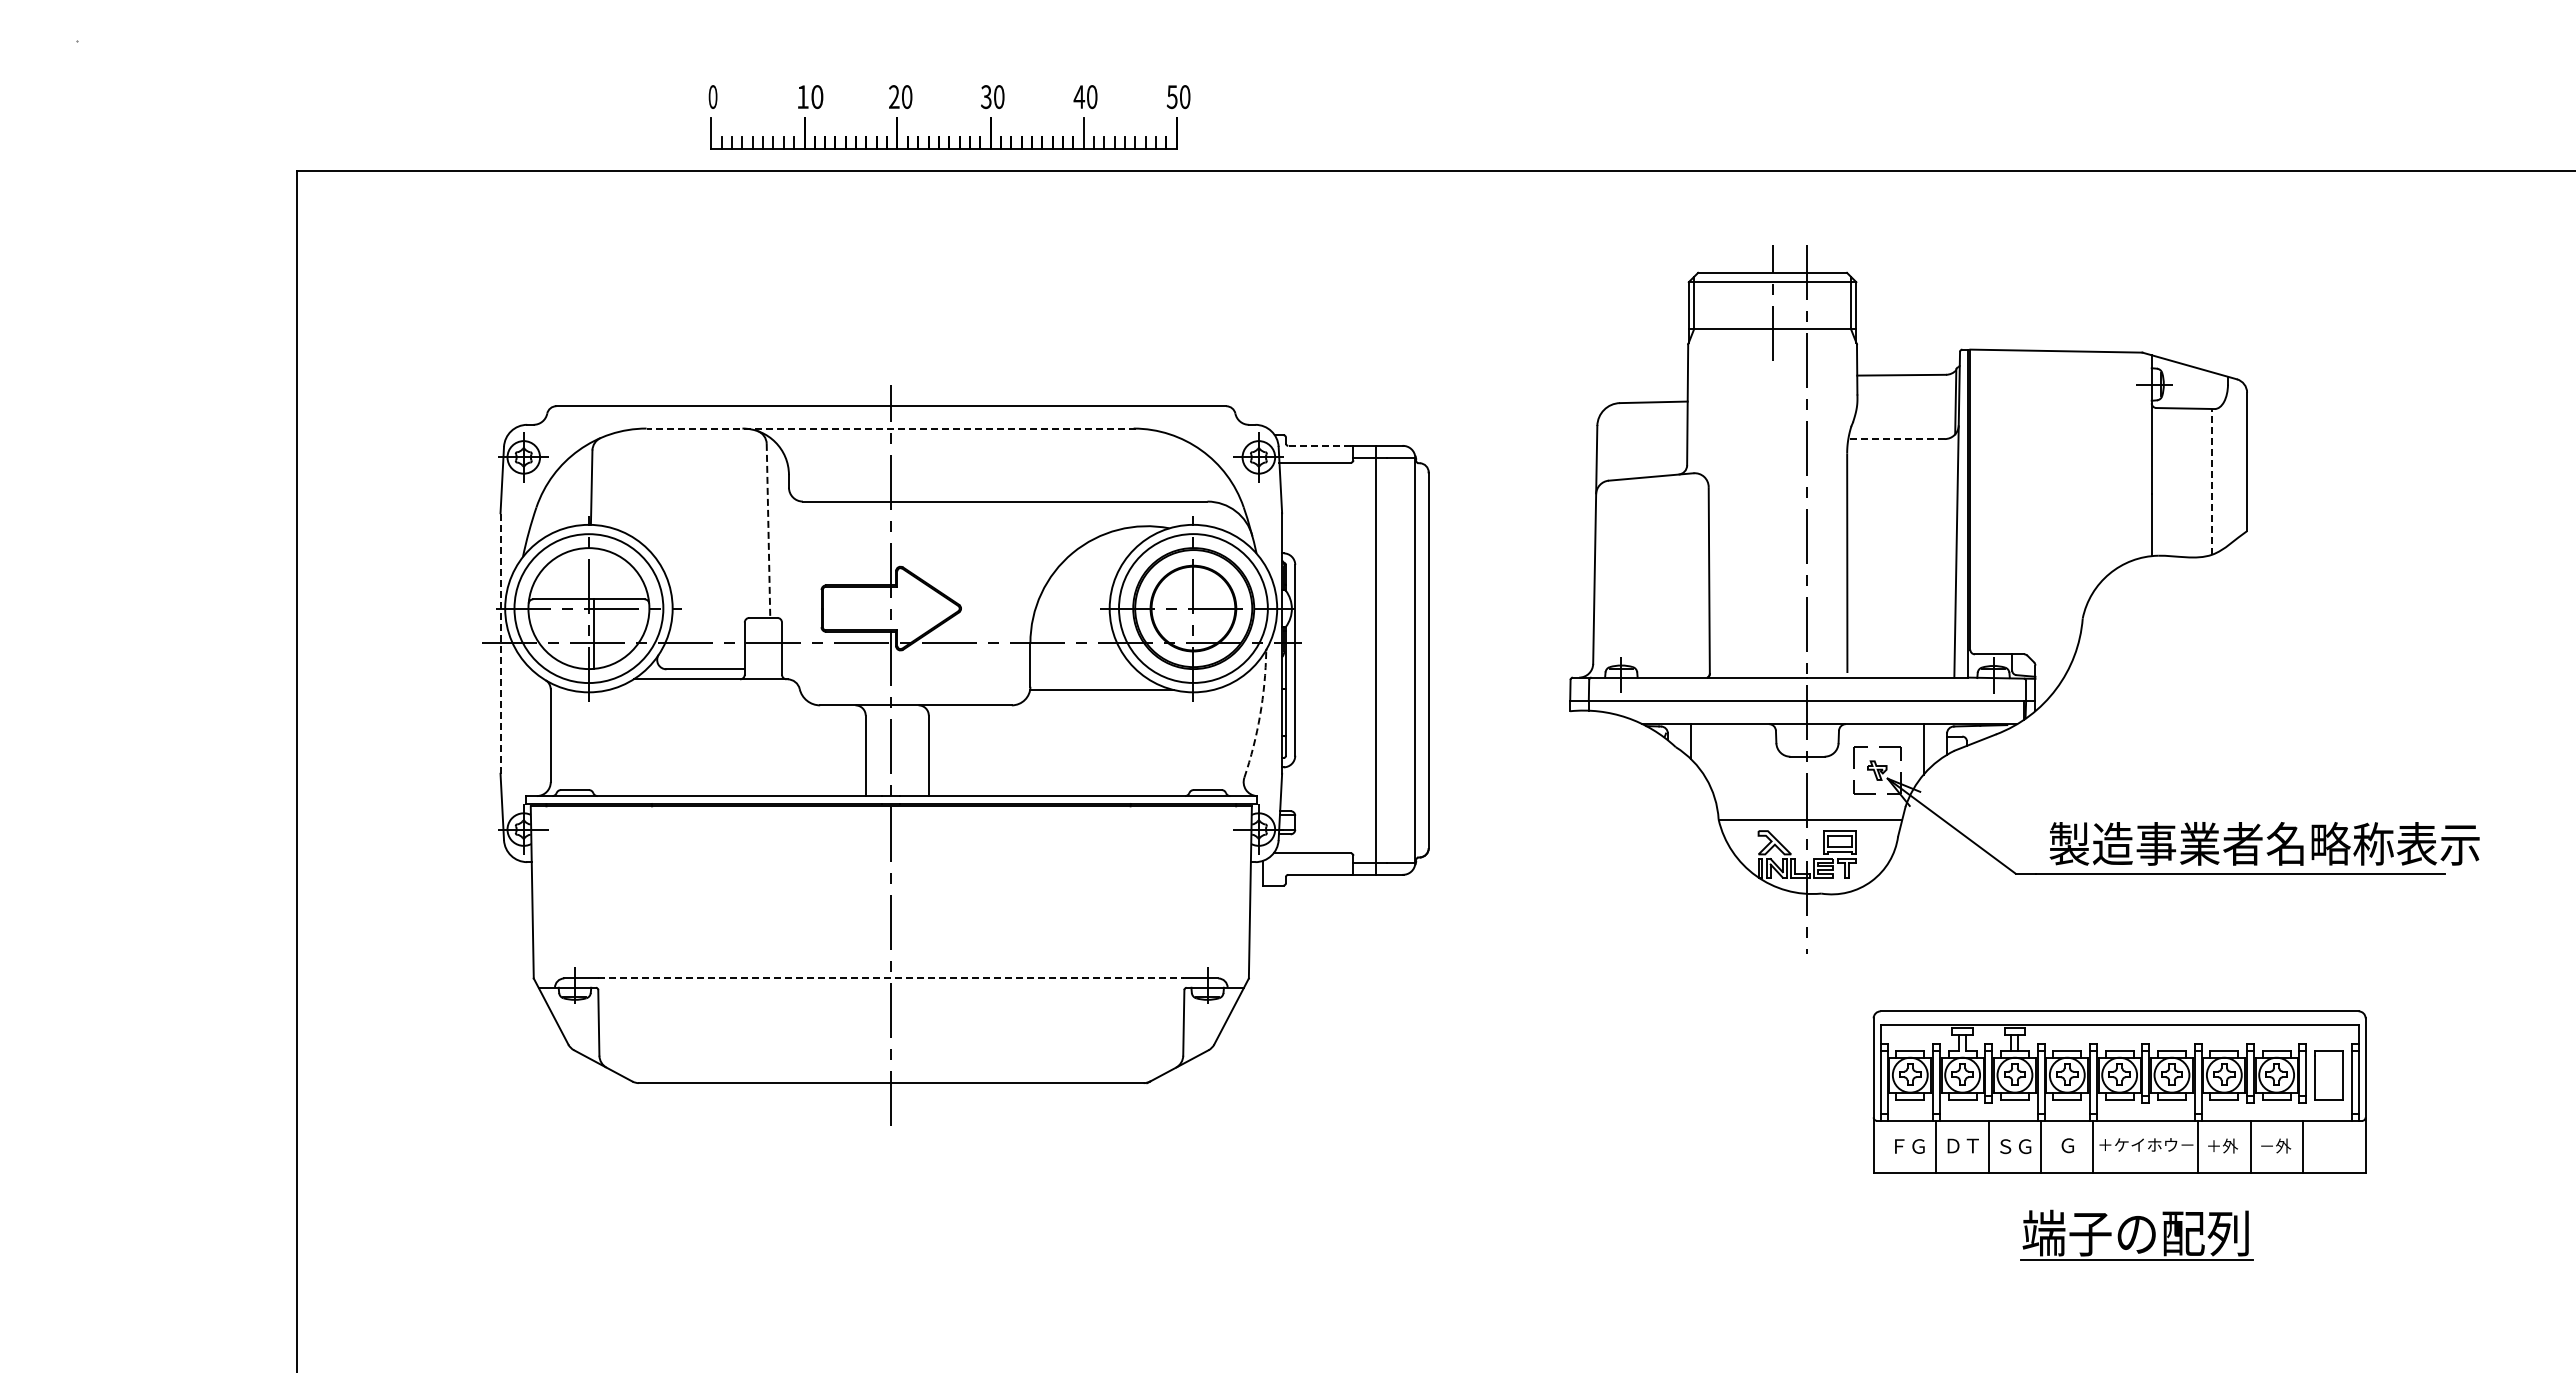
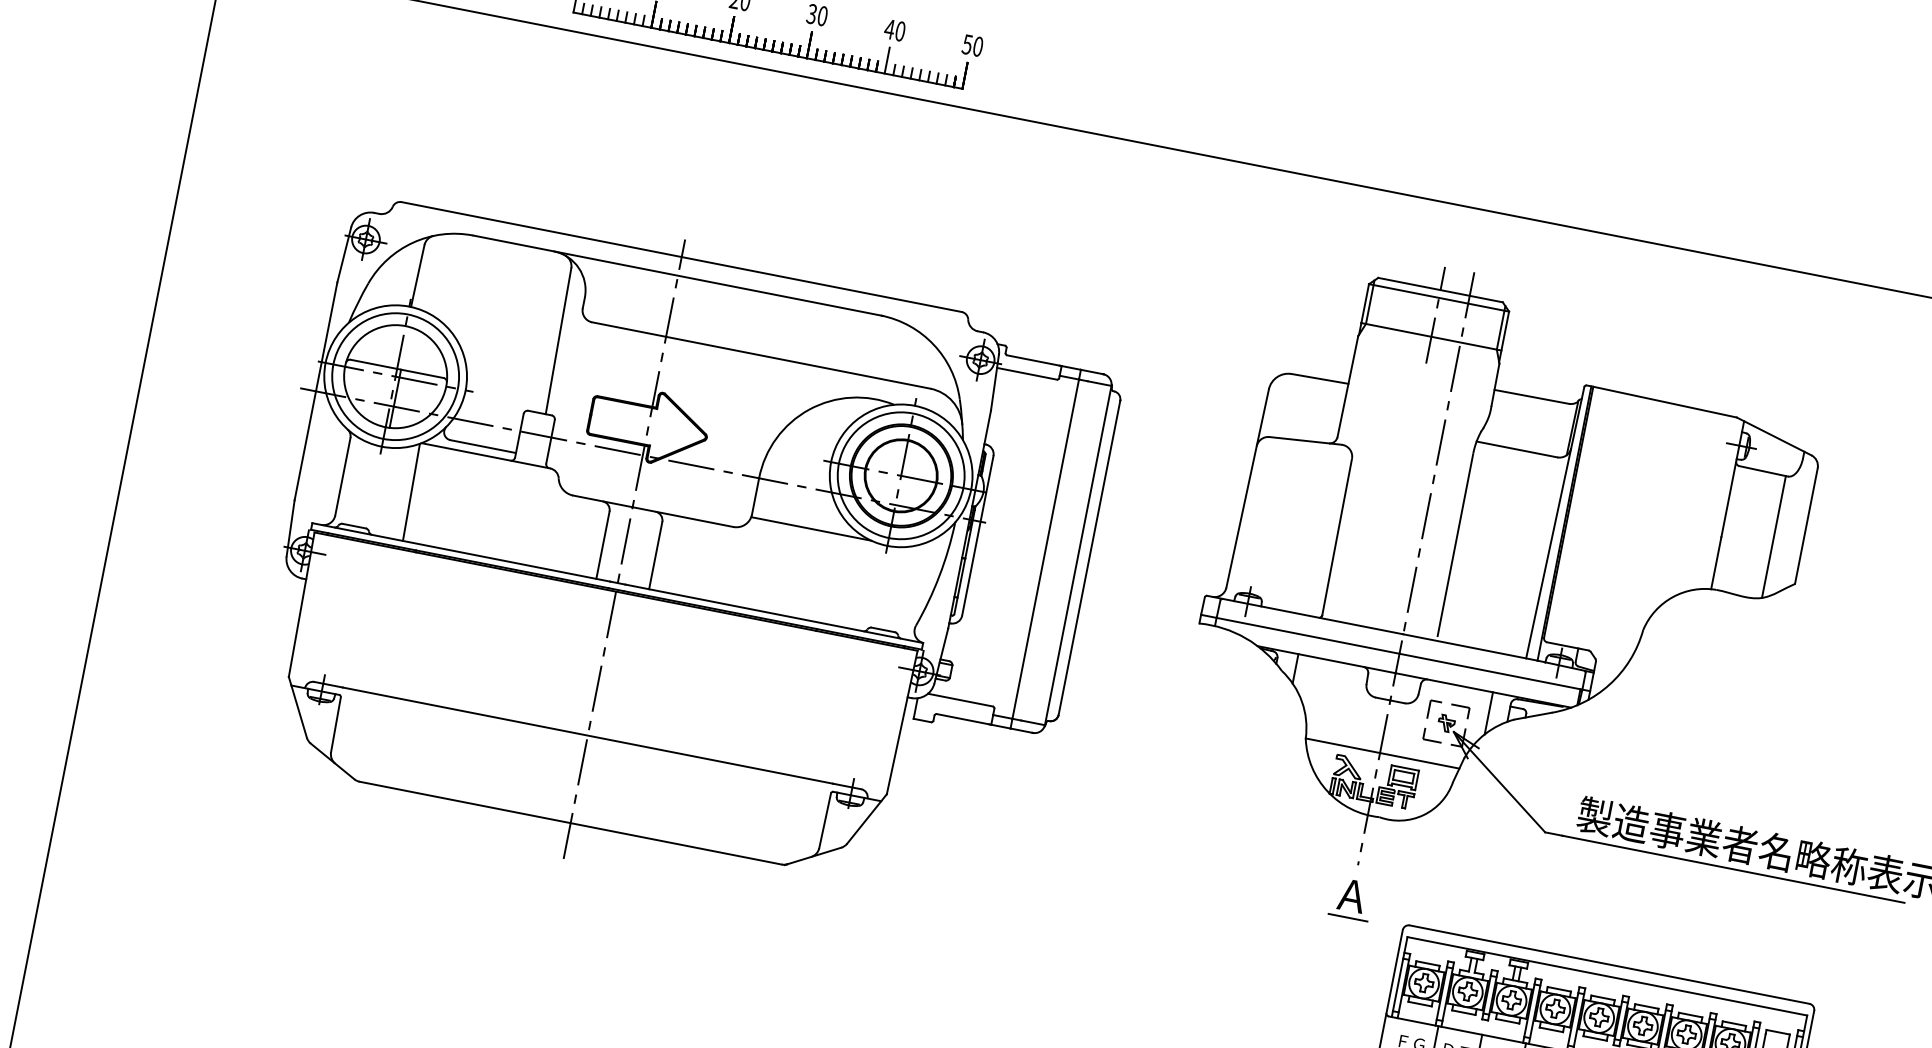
line: (891, 428) -> (678, 275), dashed -> solid
line: (1896, 439) -> (1516, 449), dashed -> solid
line: (1319, 445) -> (1033, 360), dashed -> solid
line: (2212, 481) -> (1774, 536), dashed -> solid
line: (768, 531) -> (558, 341), dashed -> solid
line: (500, 643) -> (315, 391), dashed -> solid
arc: (1260, 715) -> (939, 576), dashed -> solid
line: (633, 738) -> (411, 492), added
line: (891, 978) -> (587, 735), dashed -> solid
part: (1807, 993) -> (1351, 898), added

